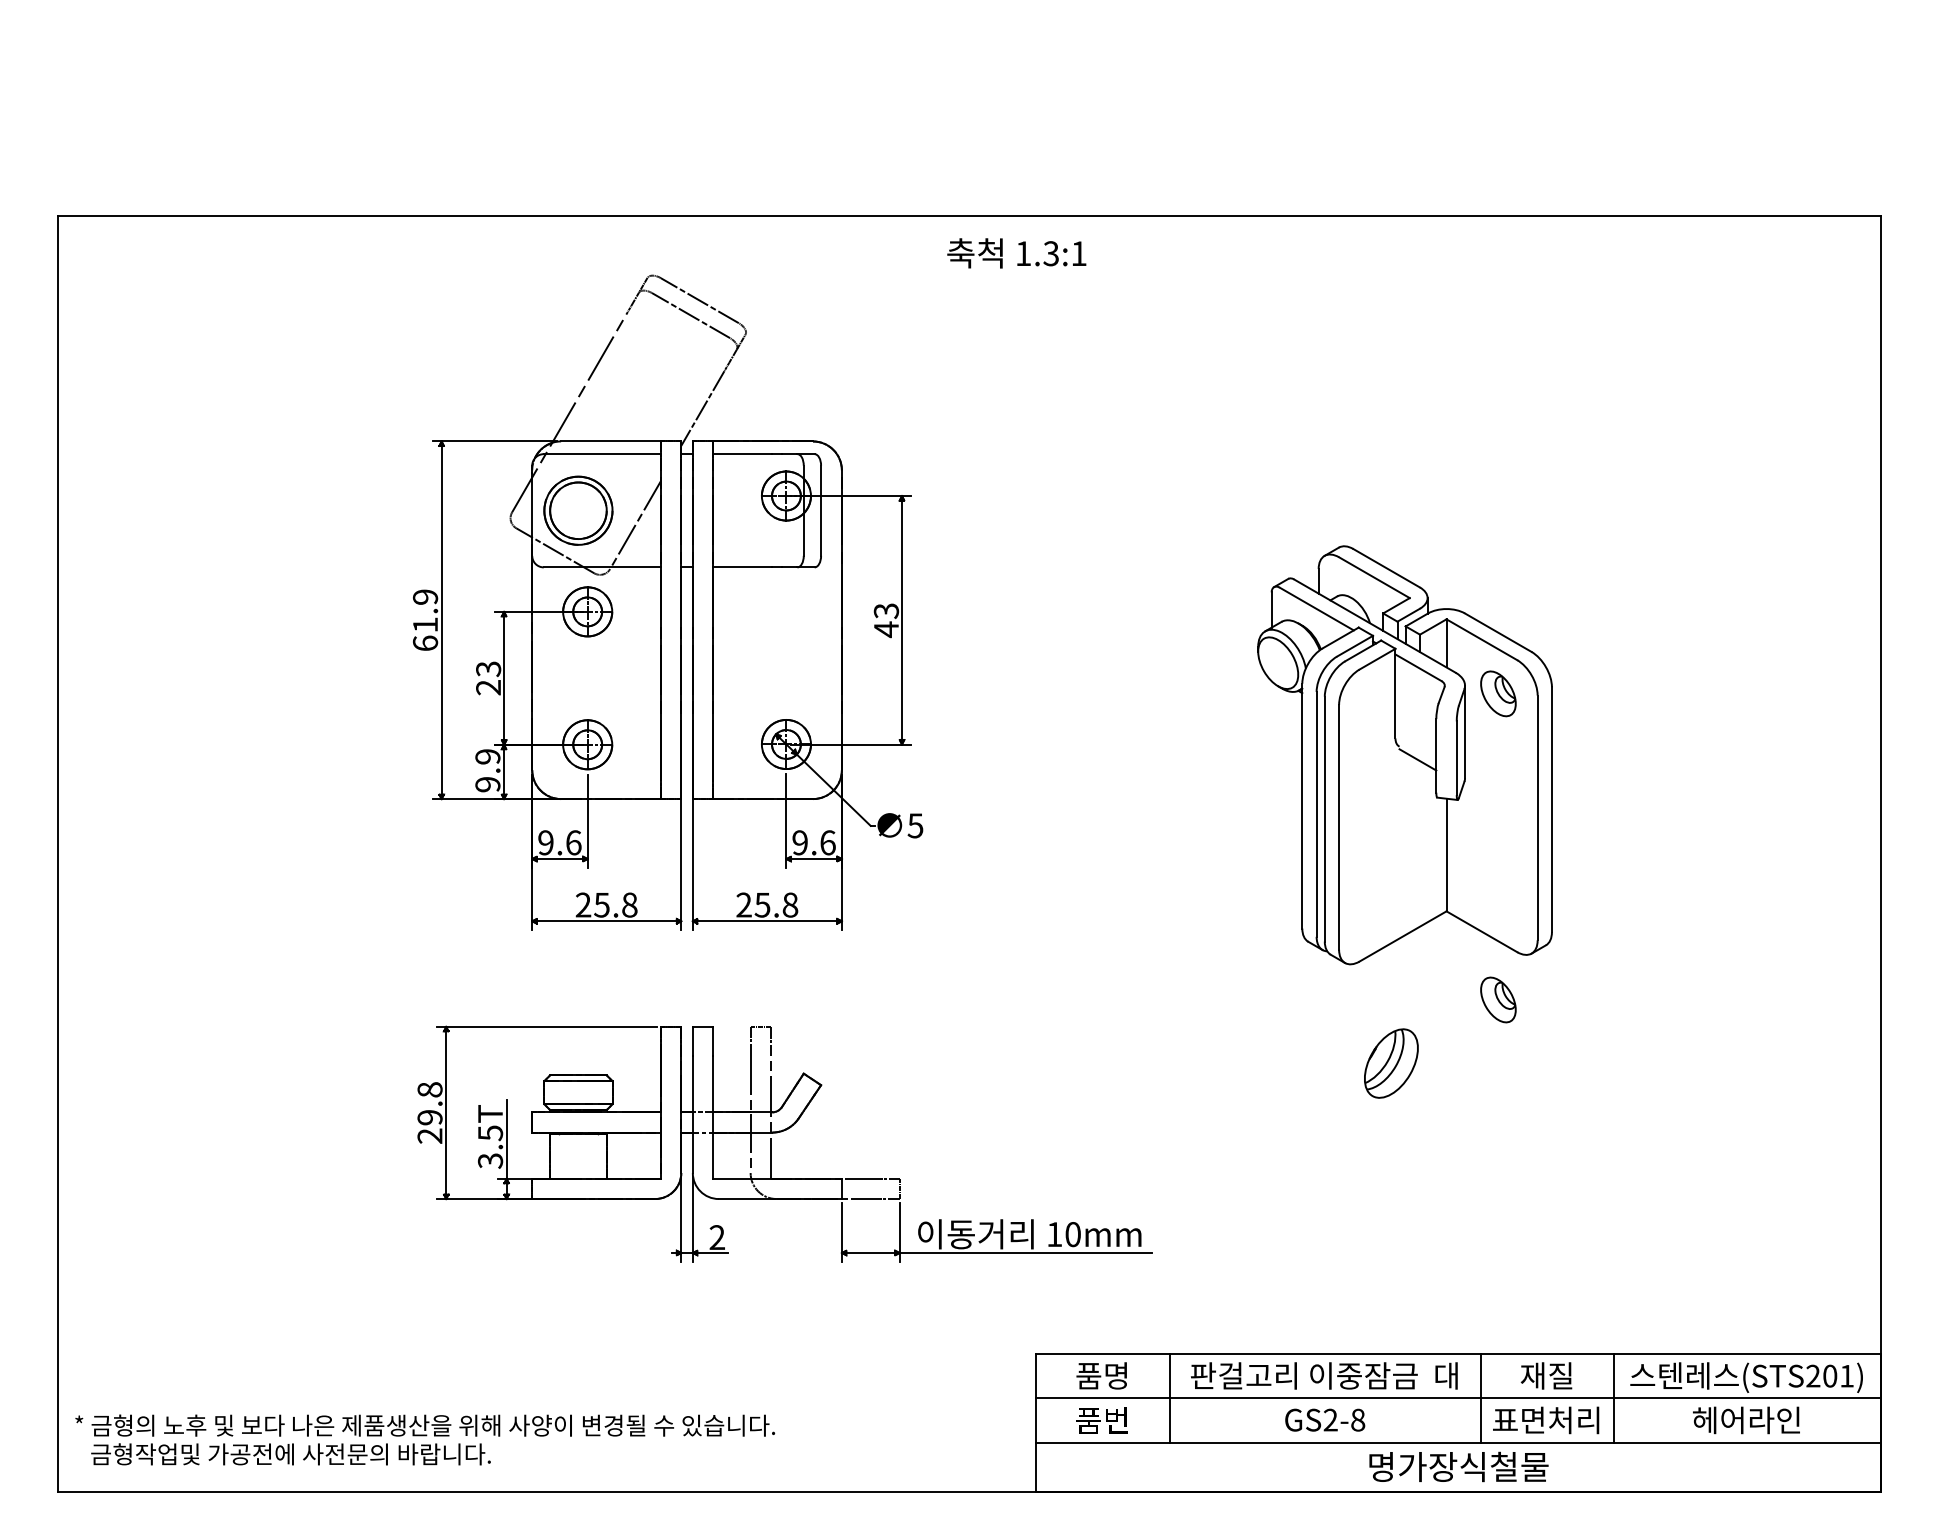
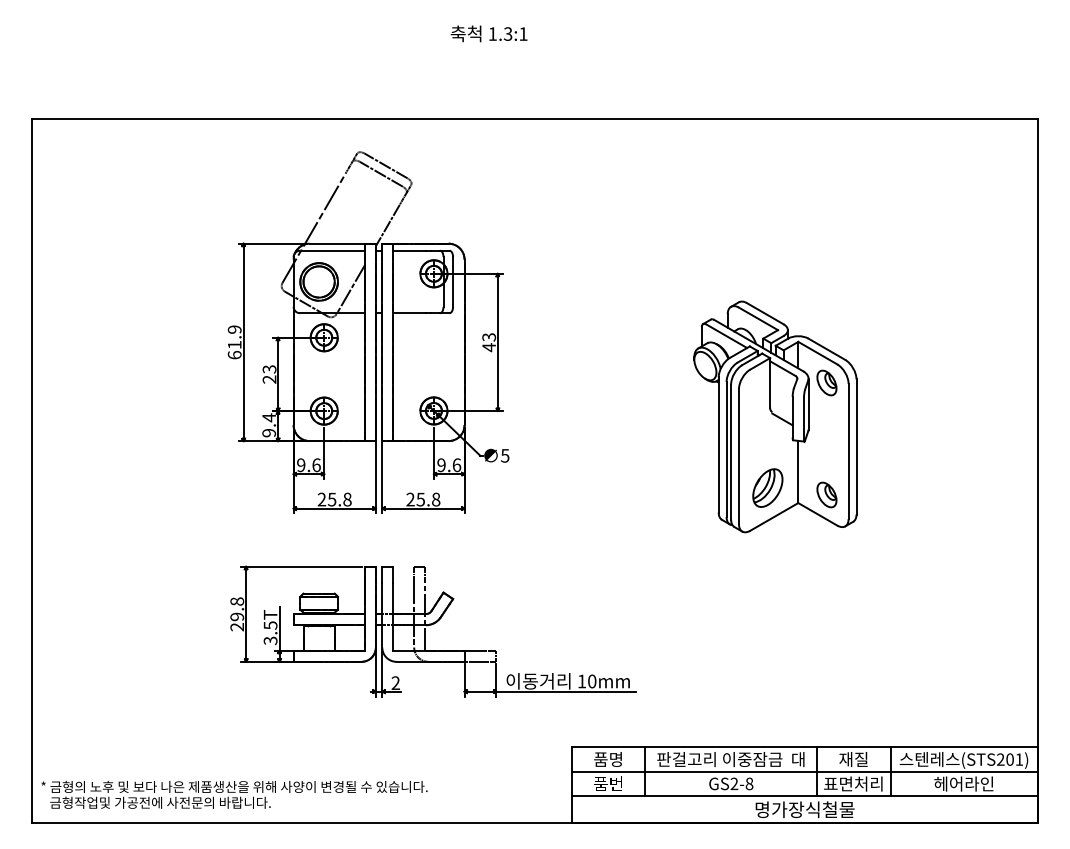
text: (1015, 252) -> (488, 33), moved
text: (488, 756) -> (269, 417), 9.9 -> 9.4
part: (1497, 999) -> (826, 494), moved
part: (1390, 1062) -> (767, 487), moved

